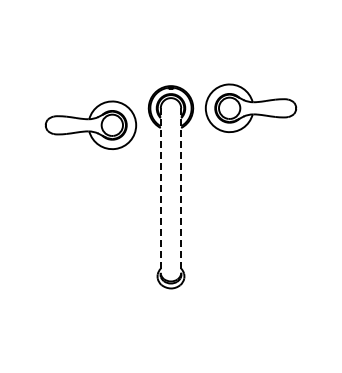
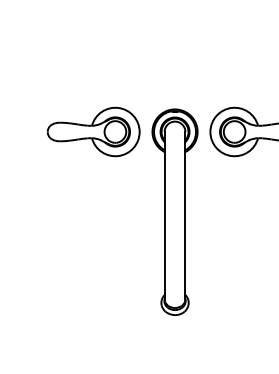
part: (90, 124) -> (93, 131), moved
line: (160, 191) -> (164, 216), dashed -> solid
line: (181, 191) -> (185, 216), dashed -> solid

